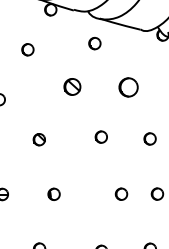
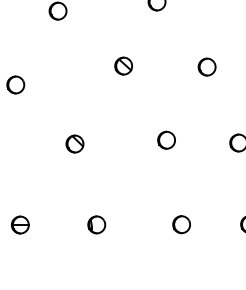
part: (71, 86) -> (122, 65), size x0.71
part: (128, 87) -> (206, 66), size x0.62
part: (121, 193) -> (181, 223), moved

